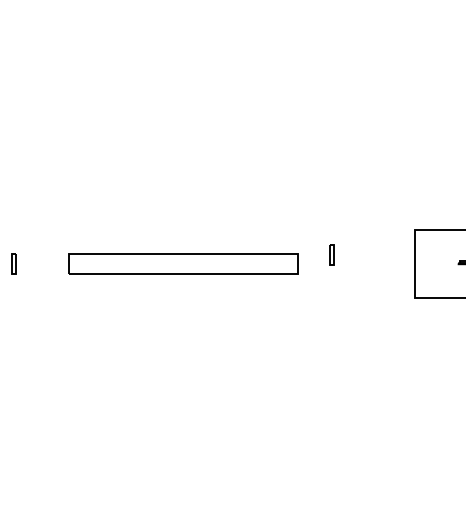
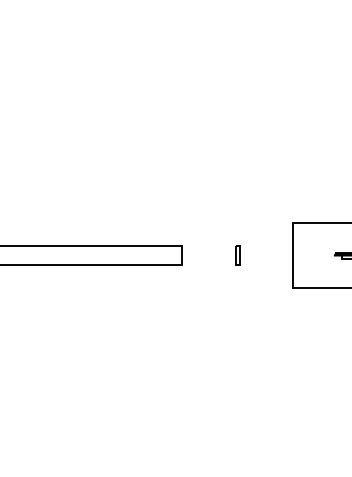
part: (331, 254) -> (237, 254), moved

